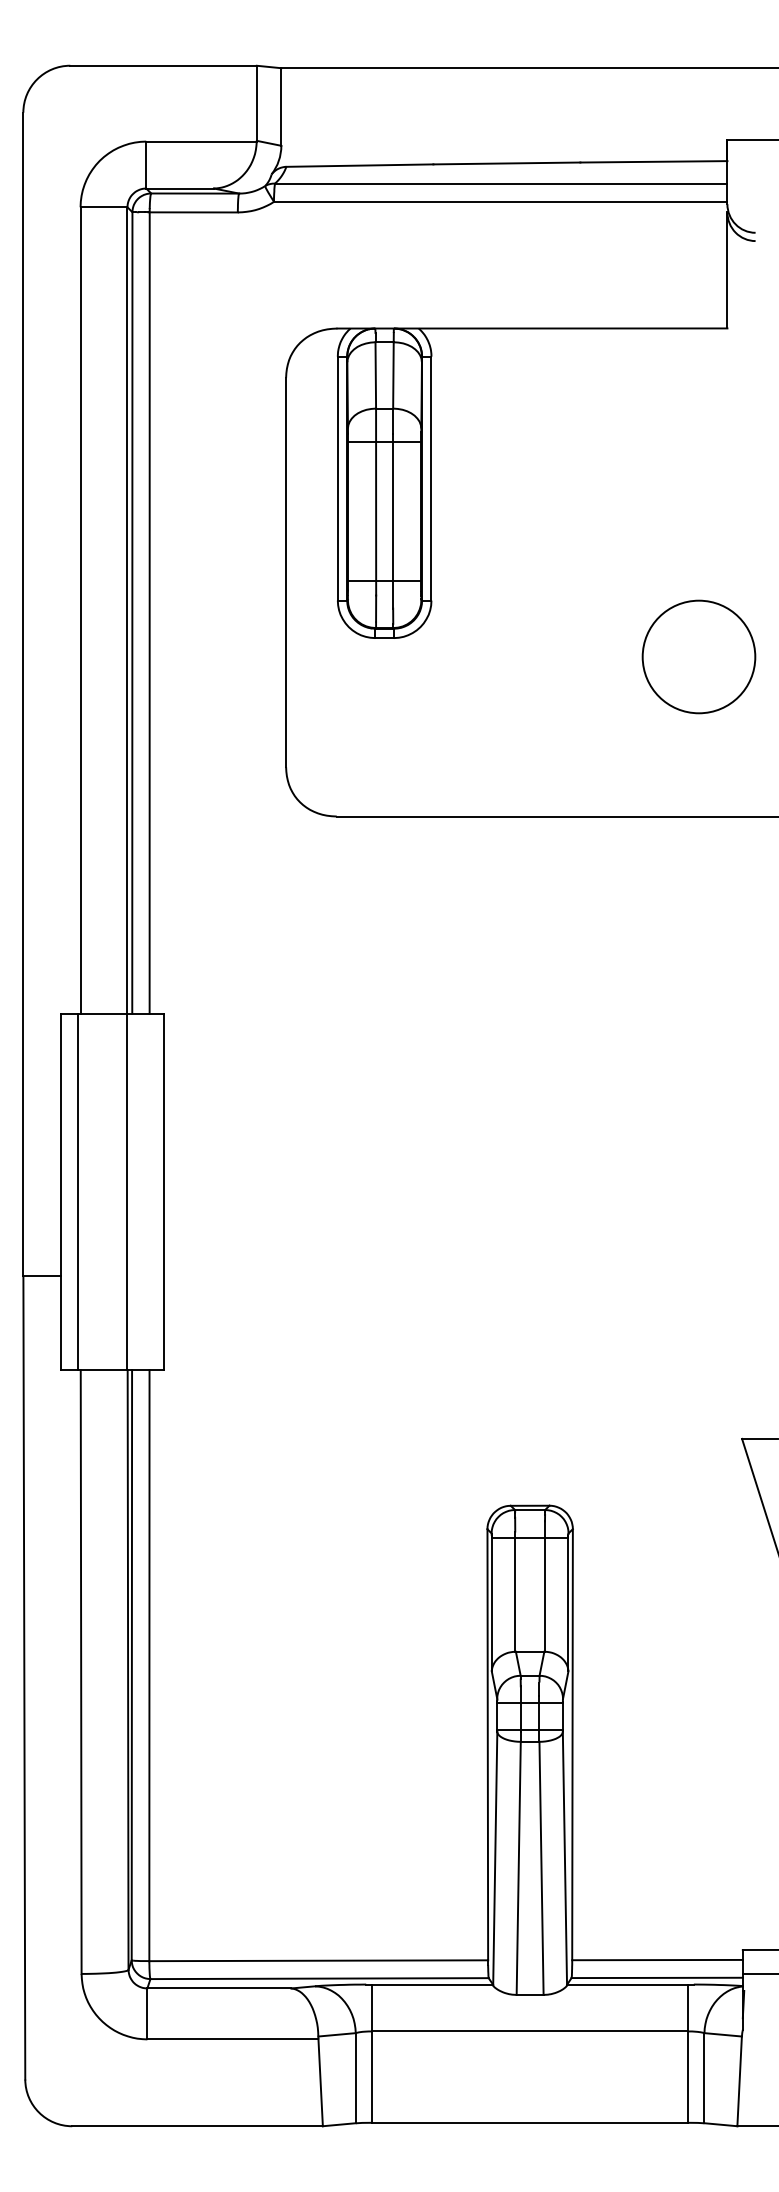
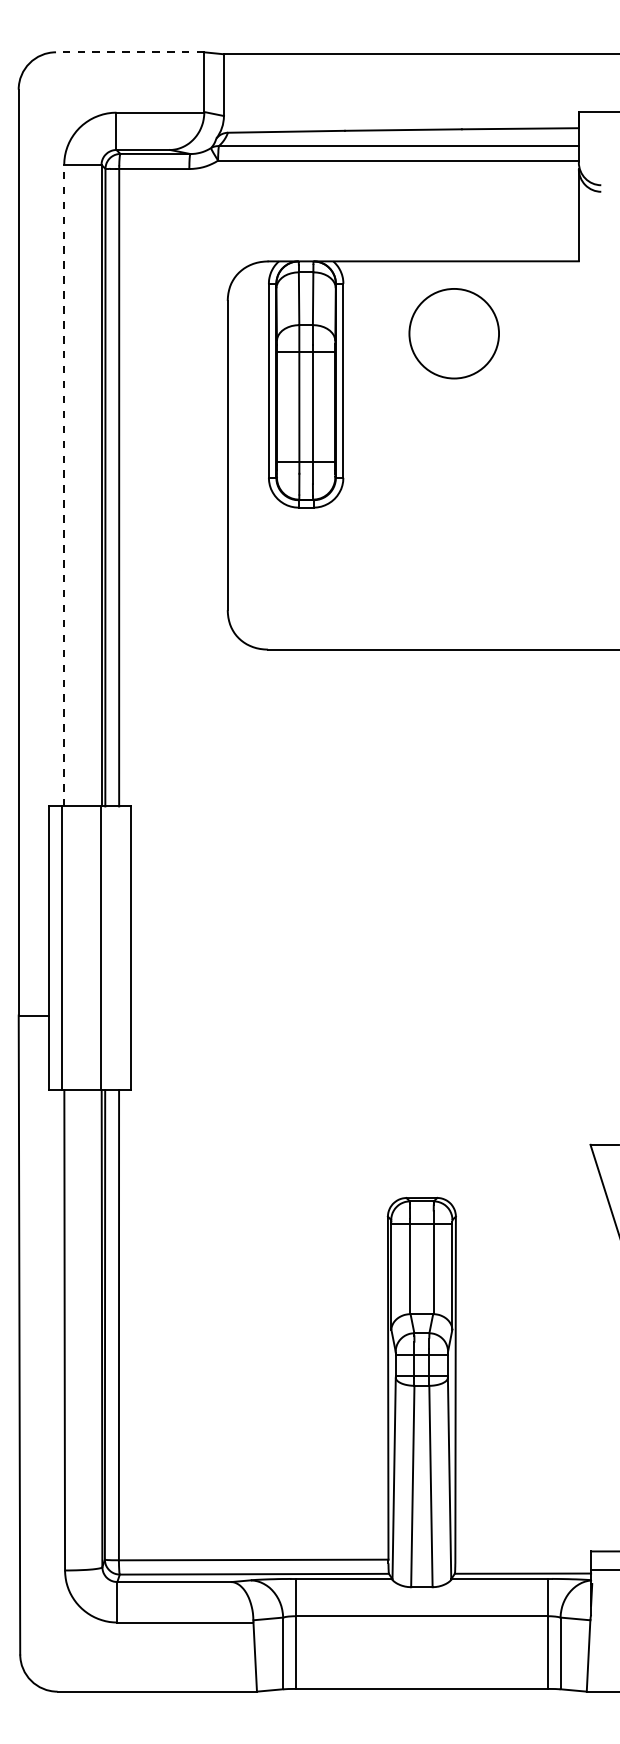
line: (162, 65) -> (129, 52), solid -> dashed
line: (80, 610) -> (64, 485), solid -> dashed
circle: (698, 656) -> (453, 333), moved
line: (657, 1960) -> (523, 1559), removed

